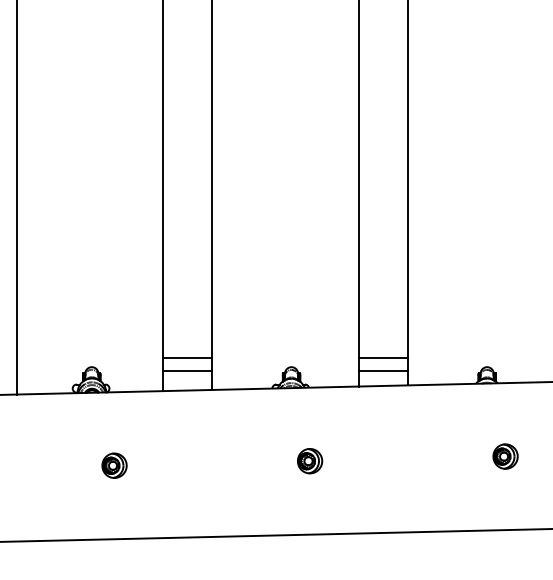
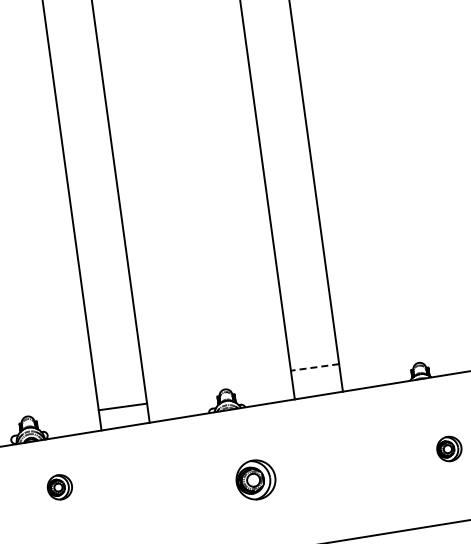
line: (187, 357) -> (120, 393), removed
line: (383, 357) -> (314, 367), solid -> dashed
line: (383, 370) -> (316, 380), removed
part: (310, 461) -> (256, 480), size x1.6
part: (114, 465) -> (59, 487), moved

